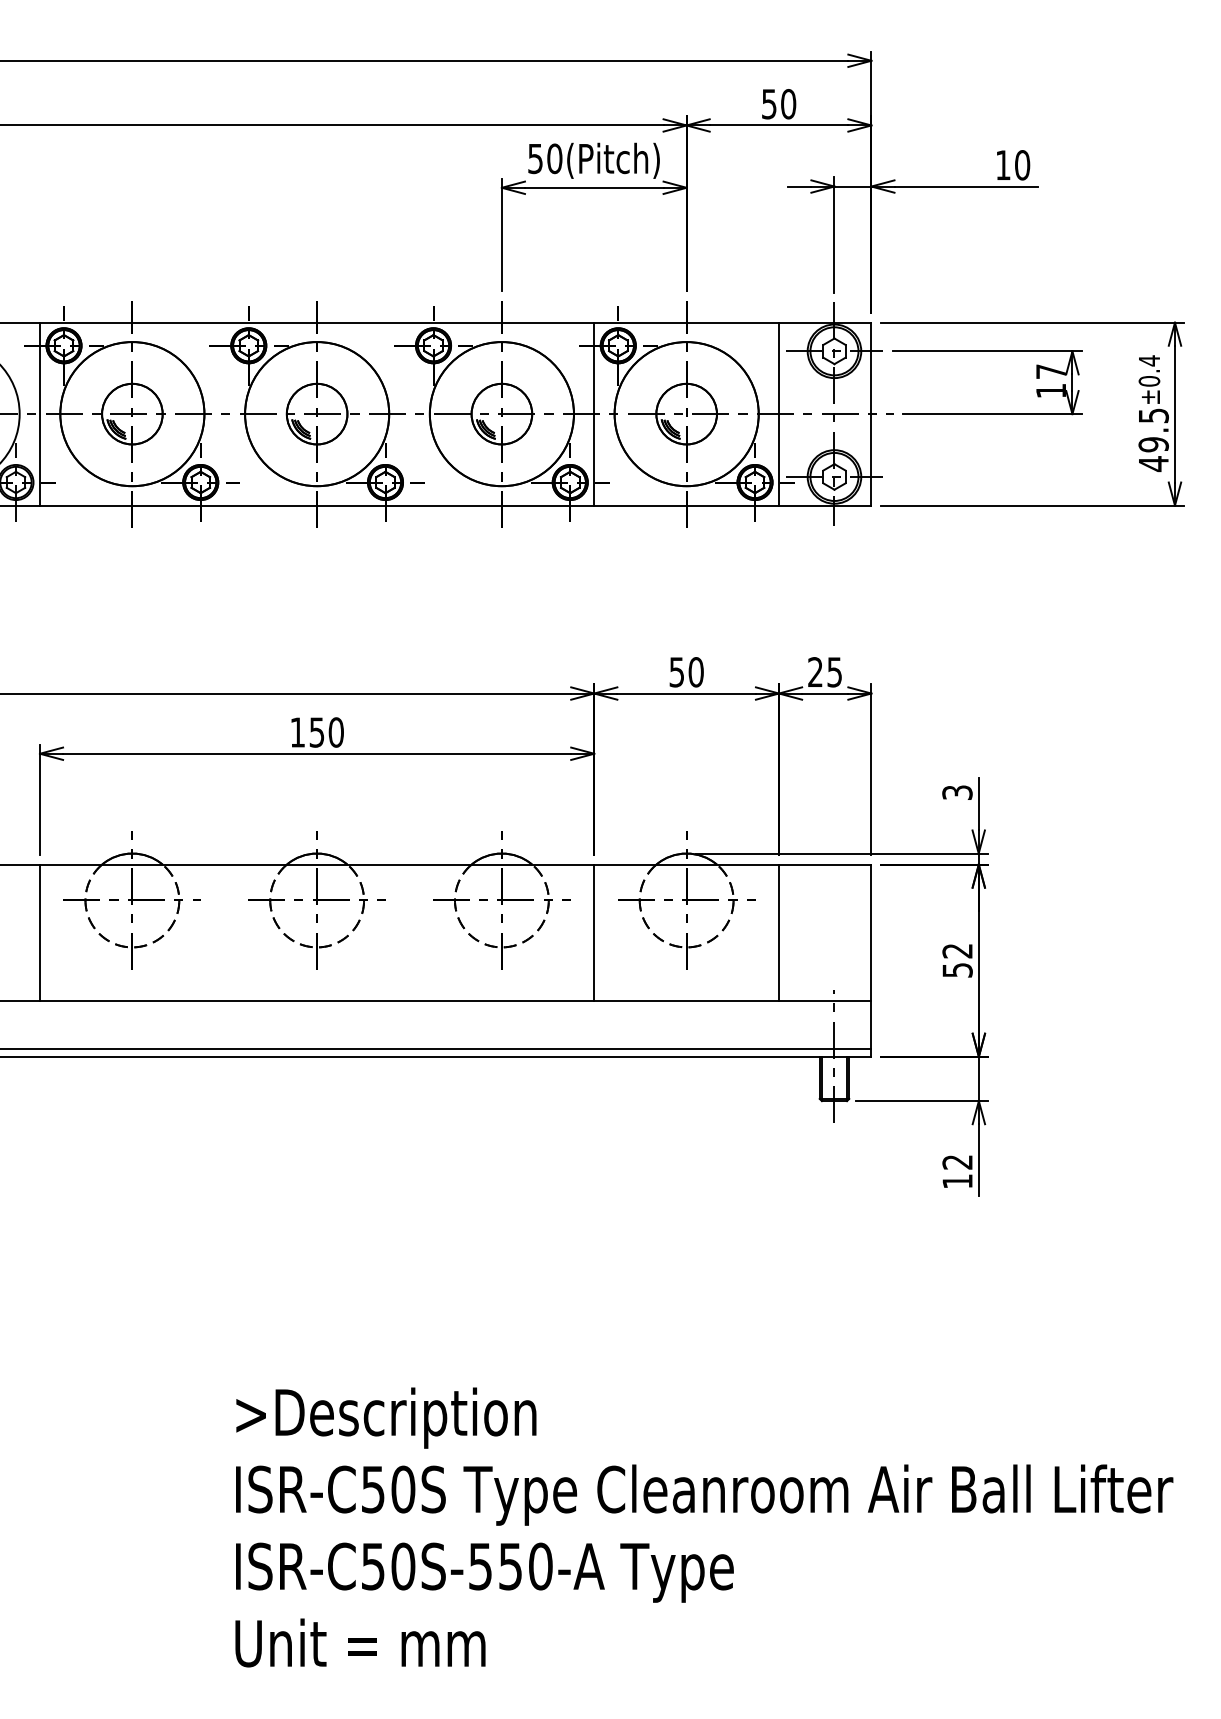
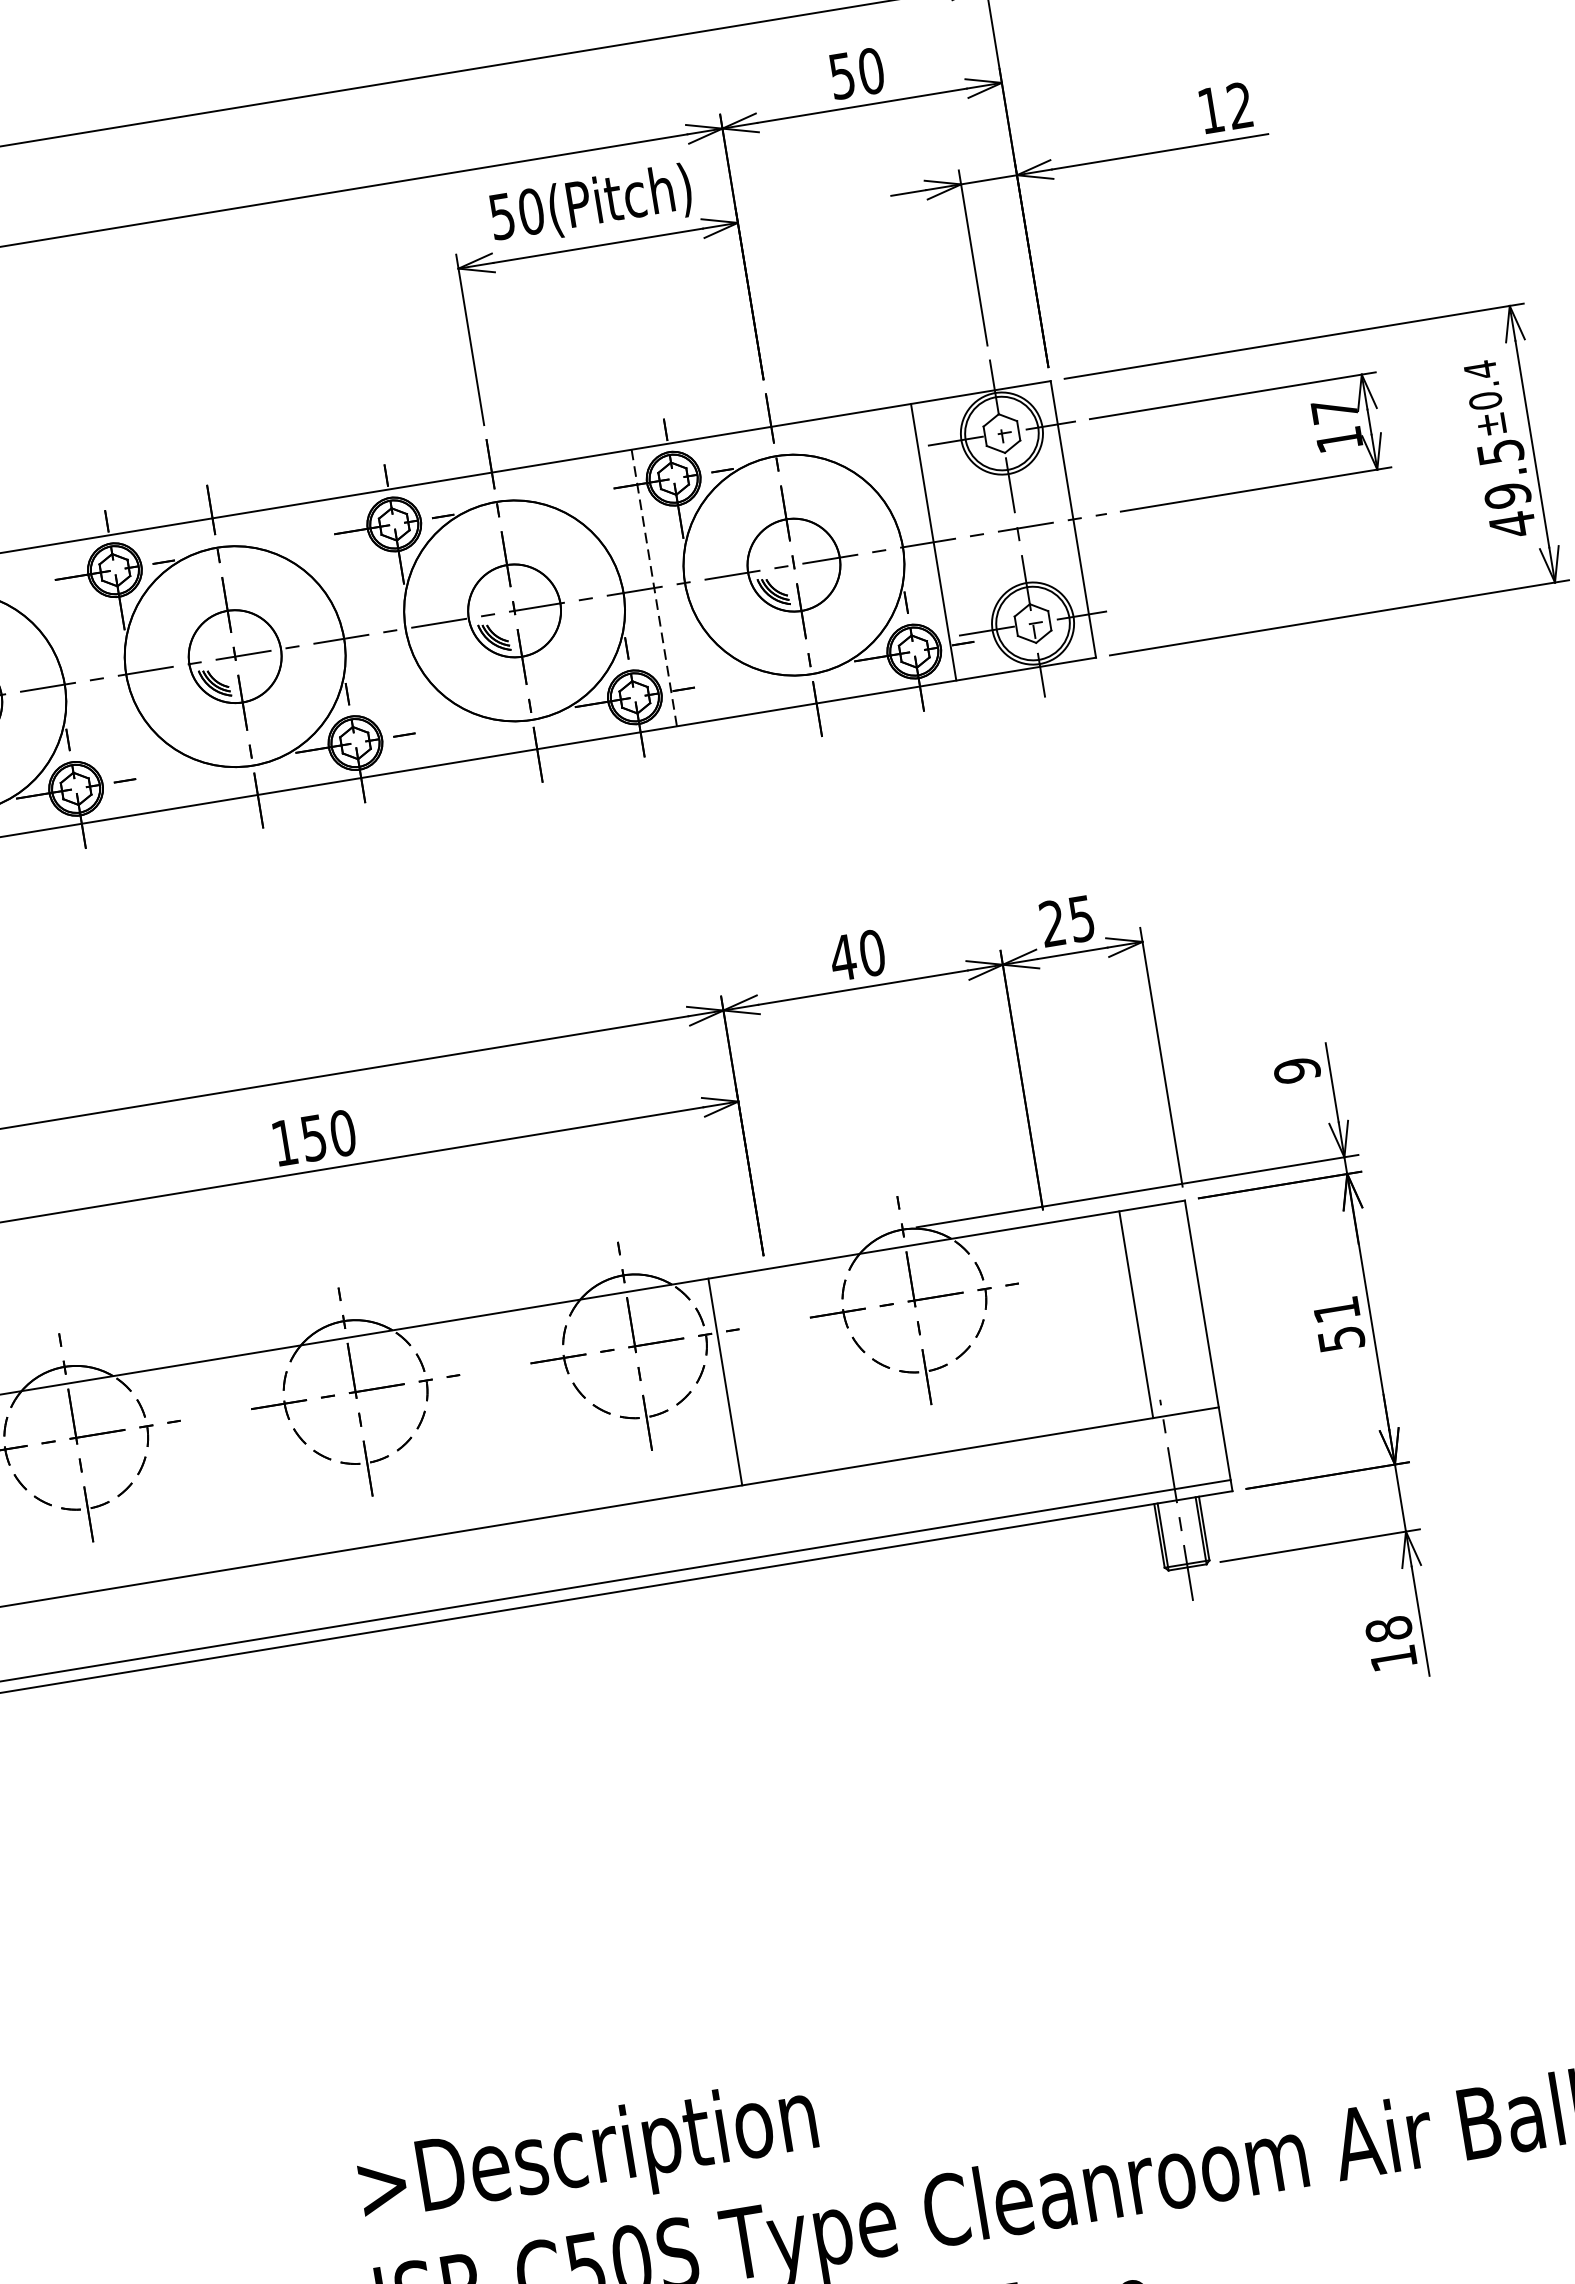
text: (1022, 165) -> (1240, 106), 10 -> 12
line: (594, 413) -> (654, 587), solid -> dashed
text: (676, 672) -> (842, 958), 50 -> 40
text: (957, 792) -> (1297, 1070), 3 -> 9
line: (594, 932) -> (725, 1381), moved
line: (779, 932) -> (1136, 1313), moved
text: (957, 951) -> (1336, 1310), 52 -> 51
text: (957, 1161) -> (1388, 1628), 12 -> 18

